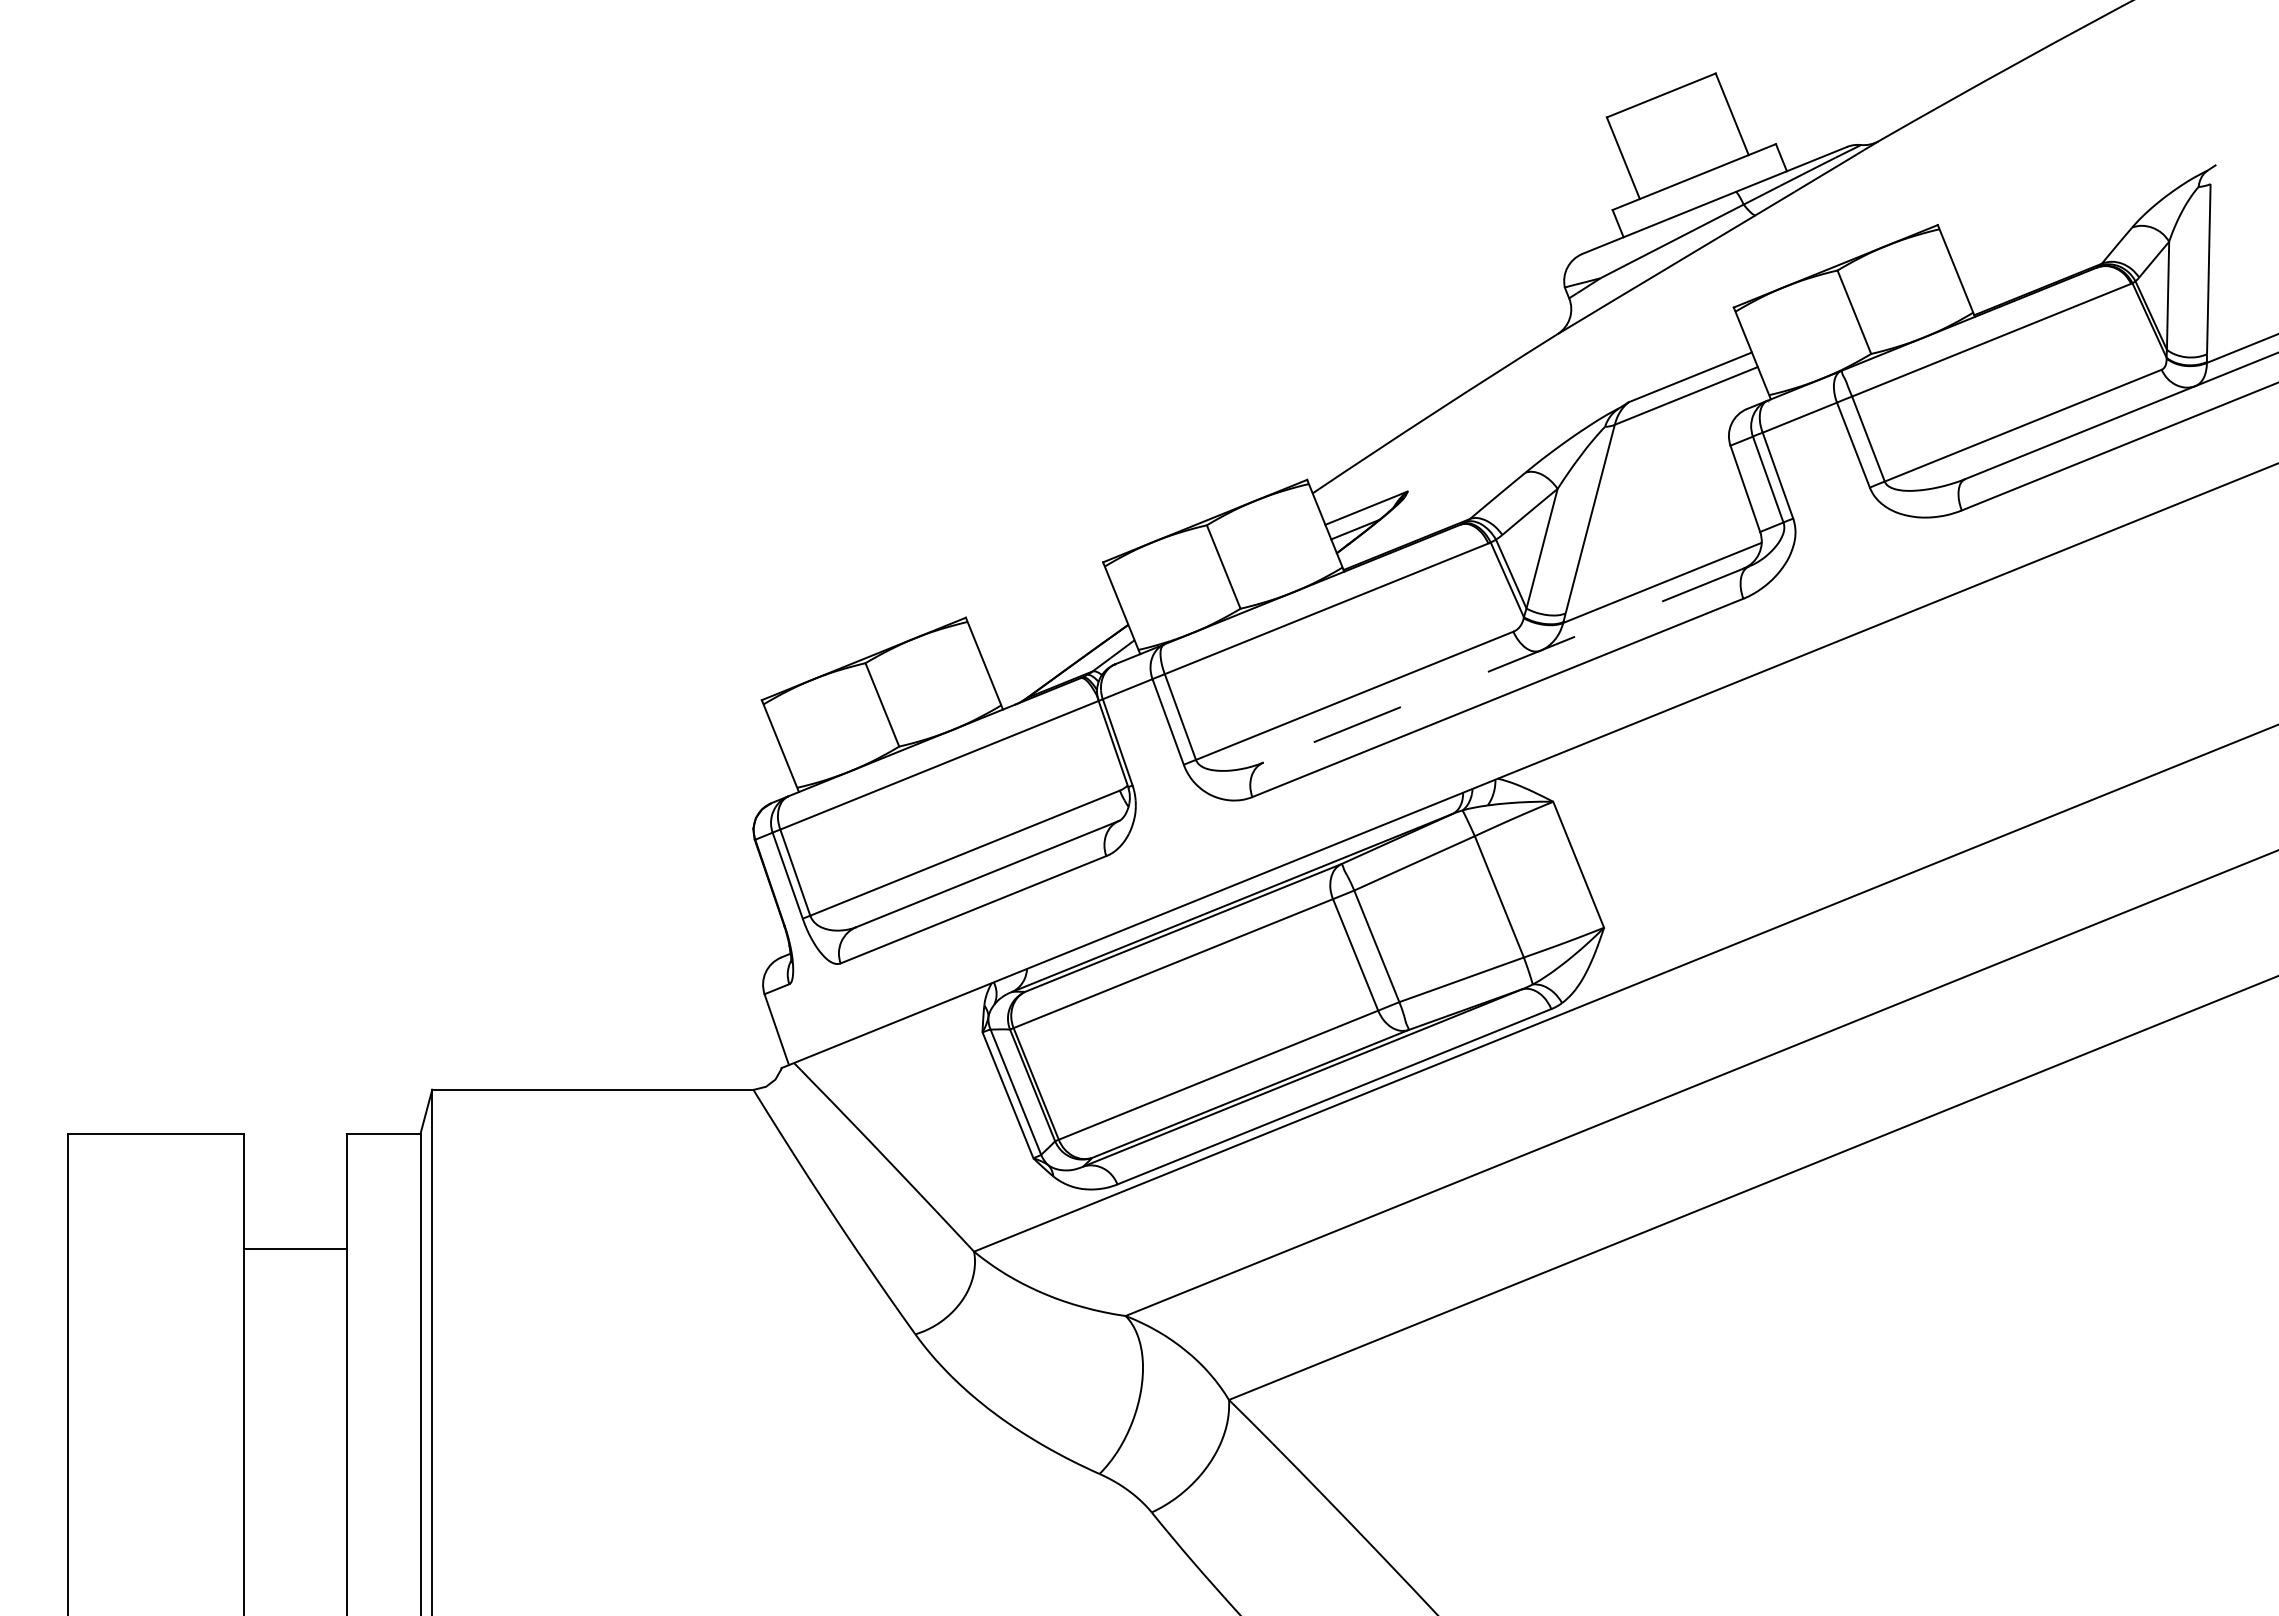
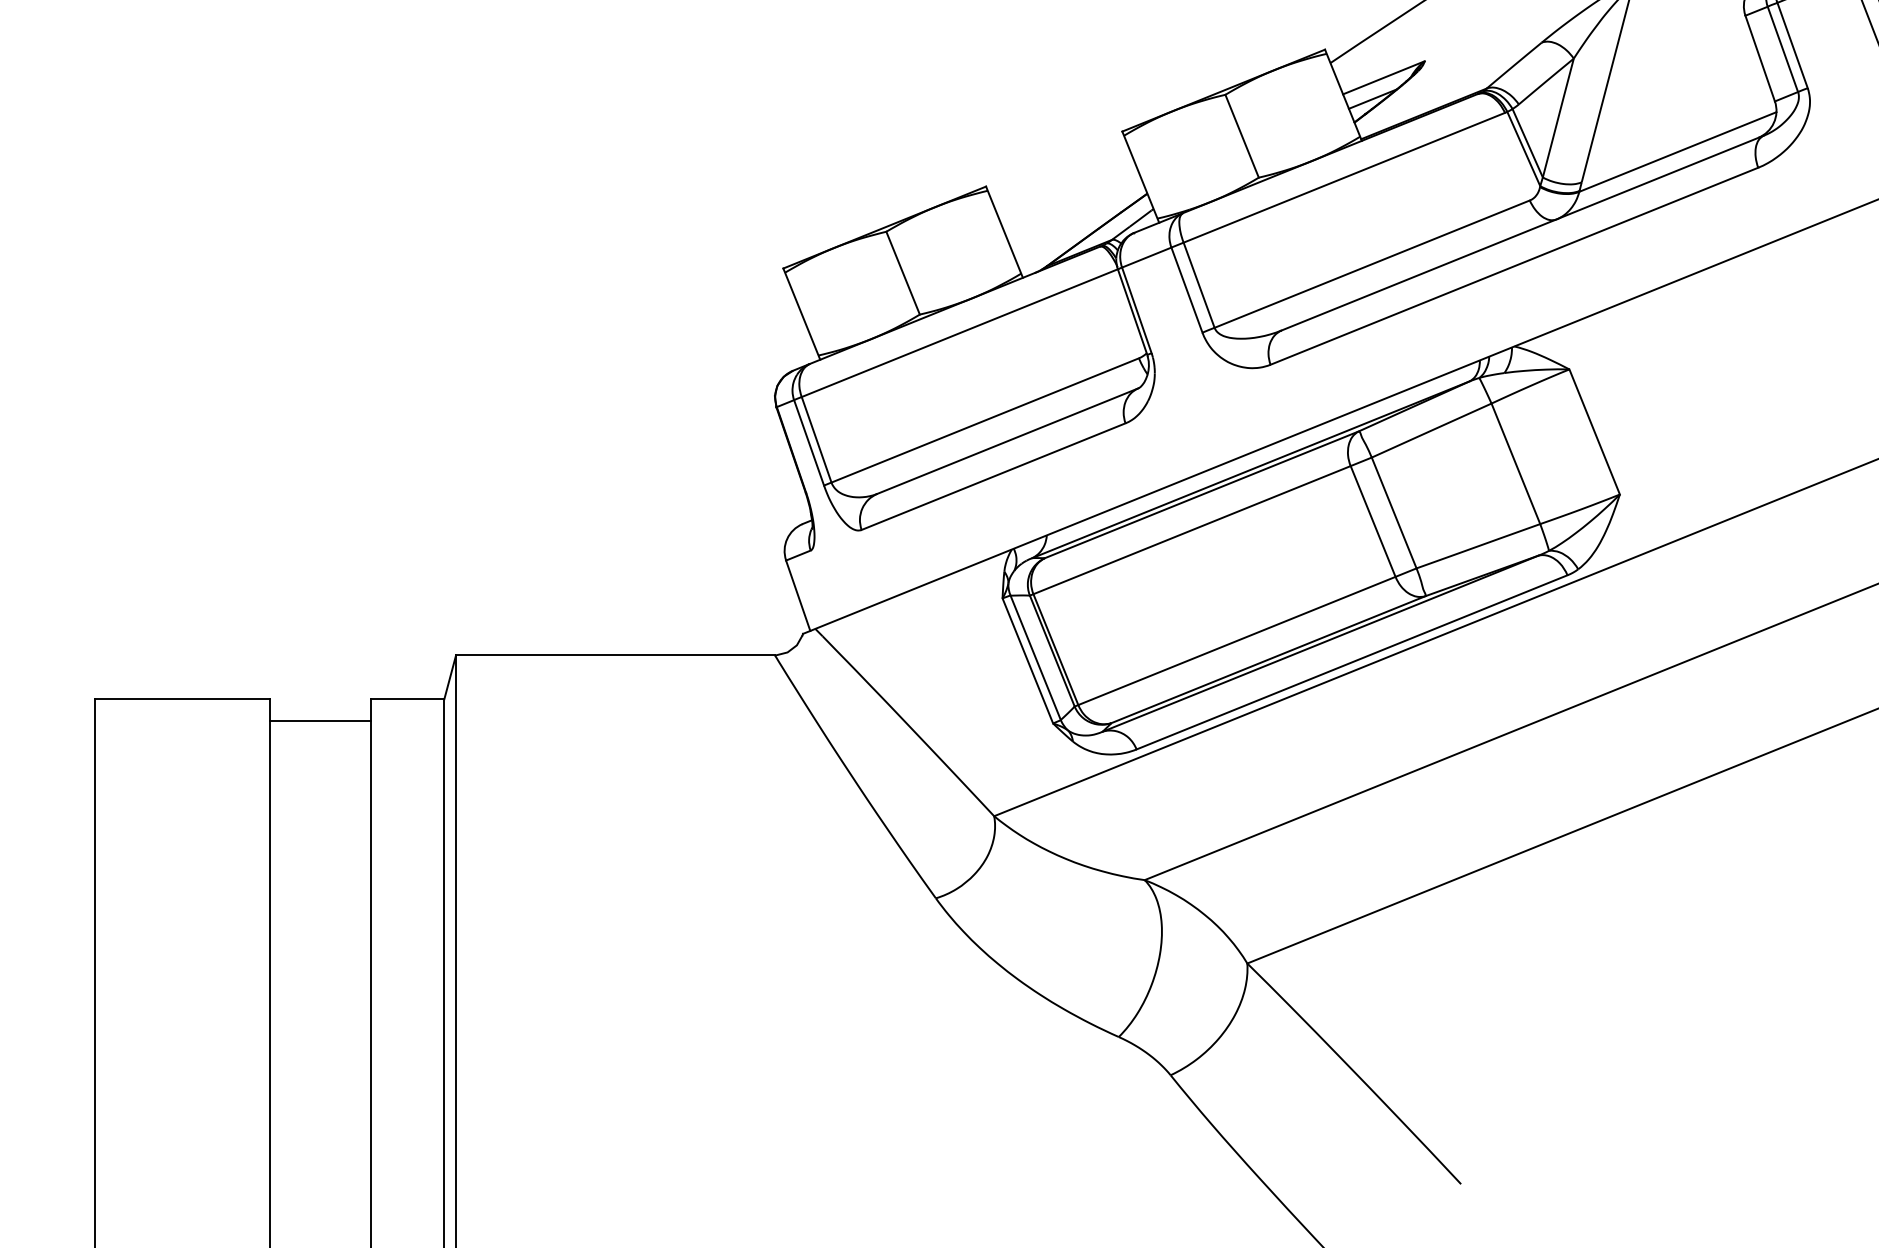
line: (1506, 664) -> (1522, 233), dashed -> solid
line: (295, 1249) -> (320, 720), moved

